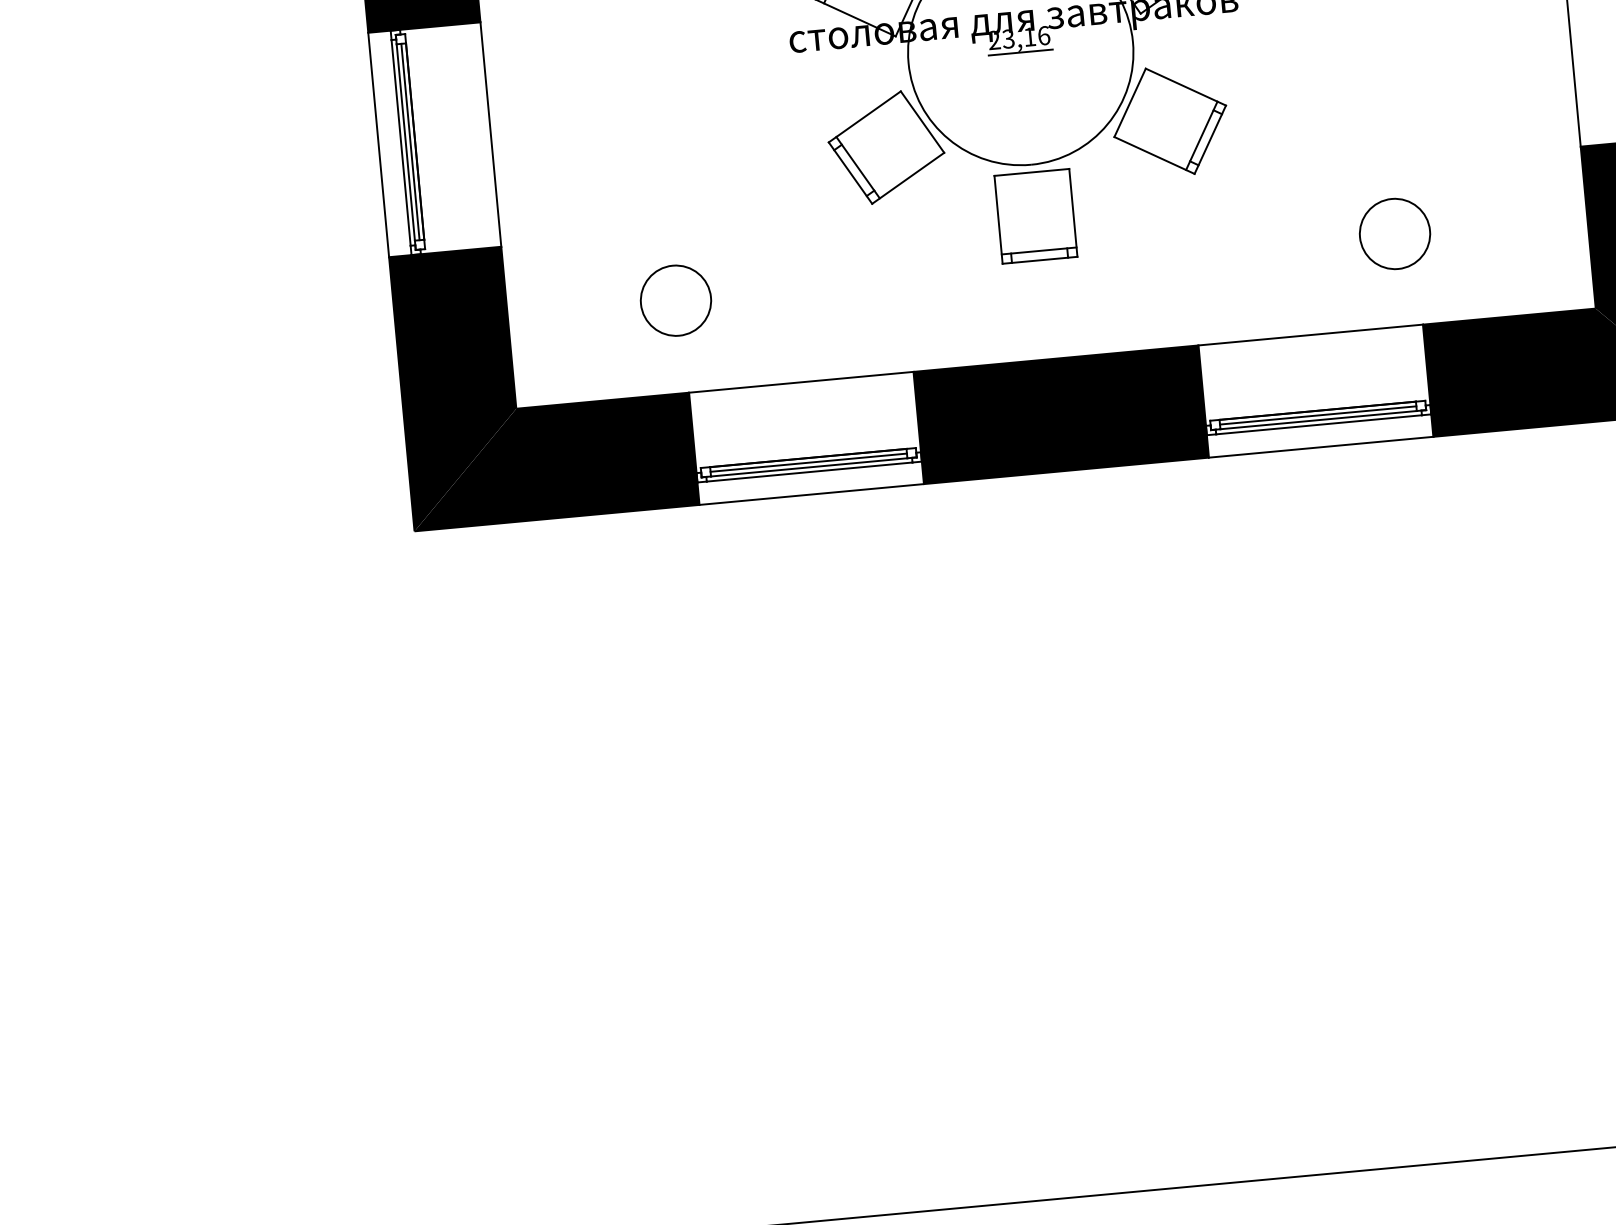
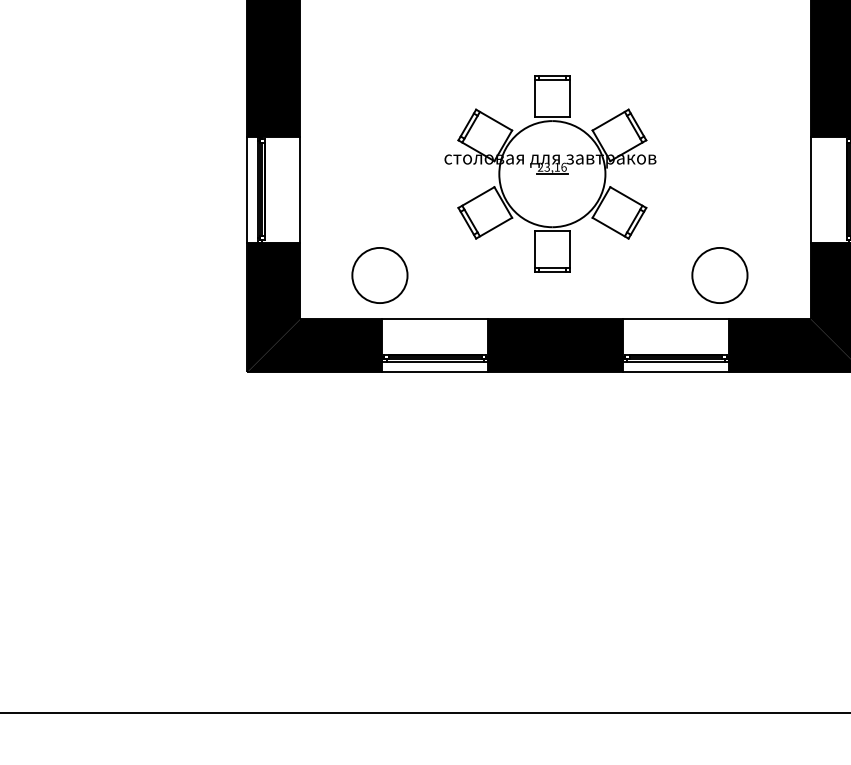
circle: (1394, 234) -> (719, 275), size x1.67
circle: (675, 300) -> (379, 275), size x1.67

